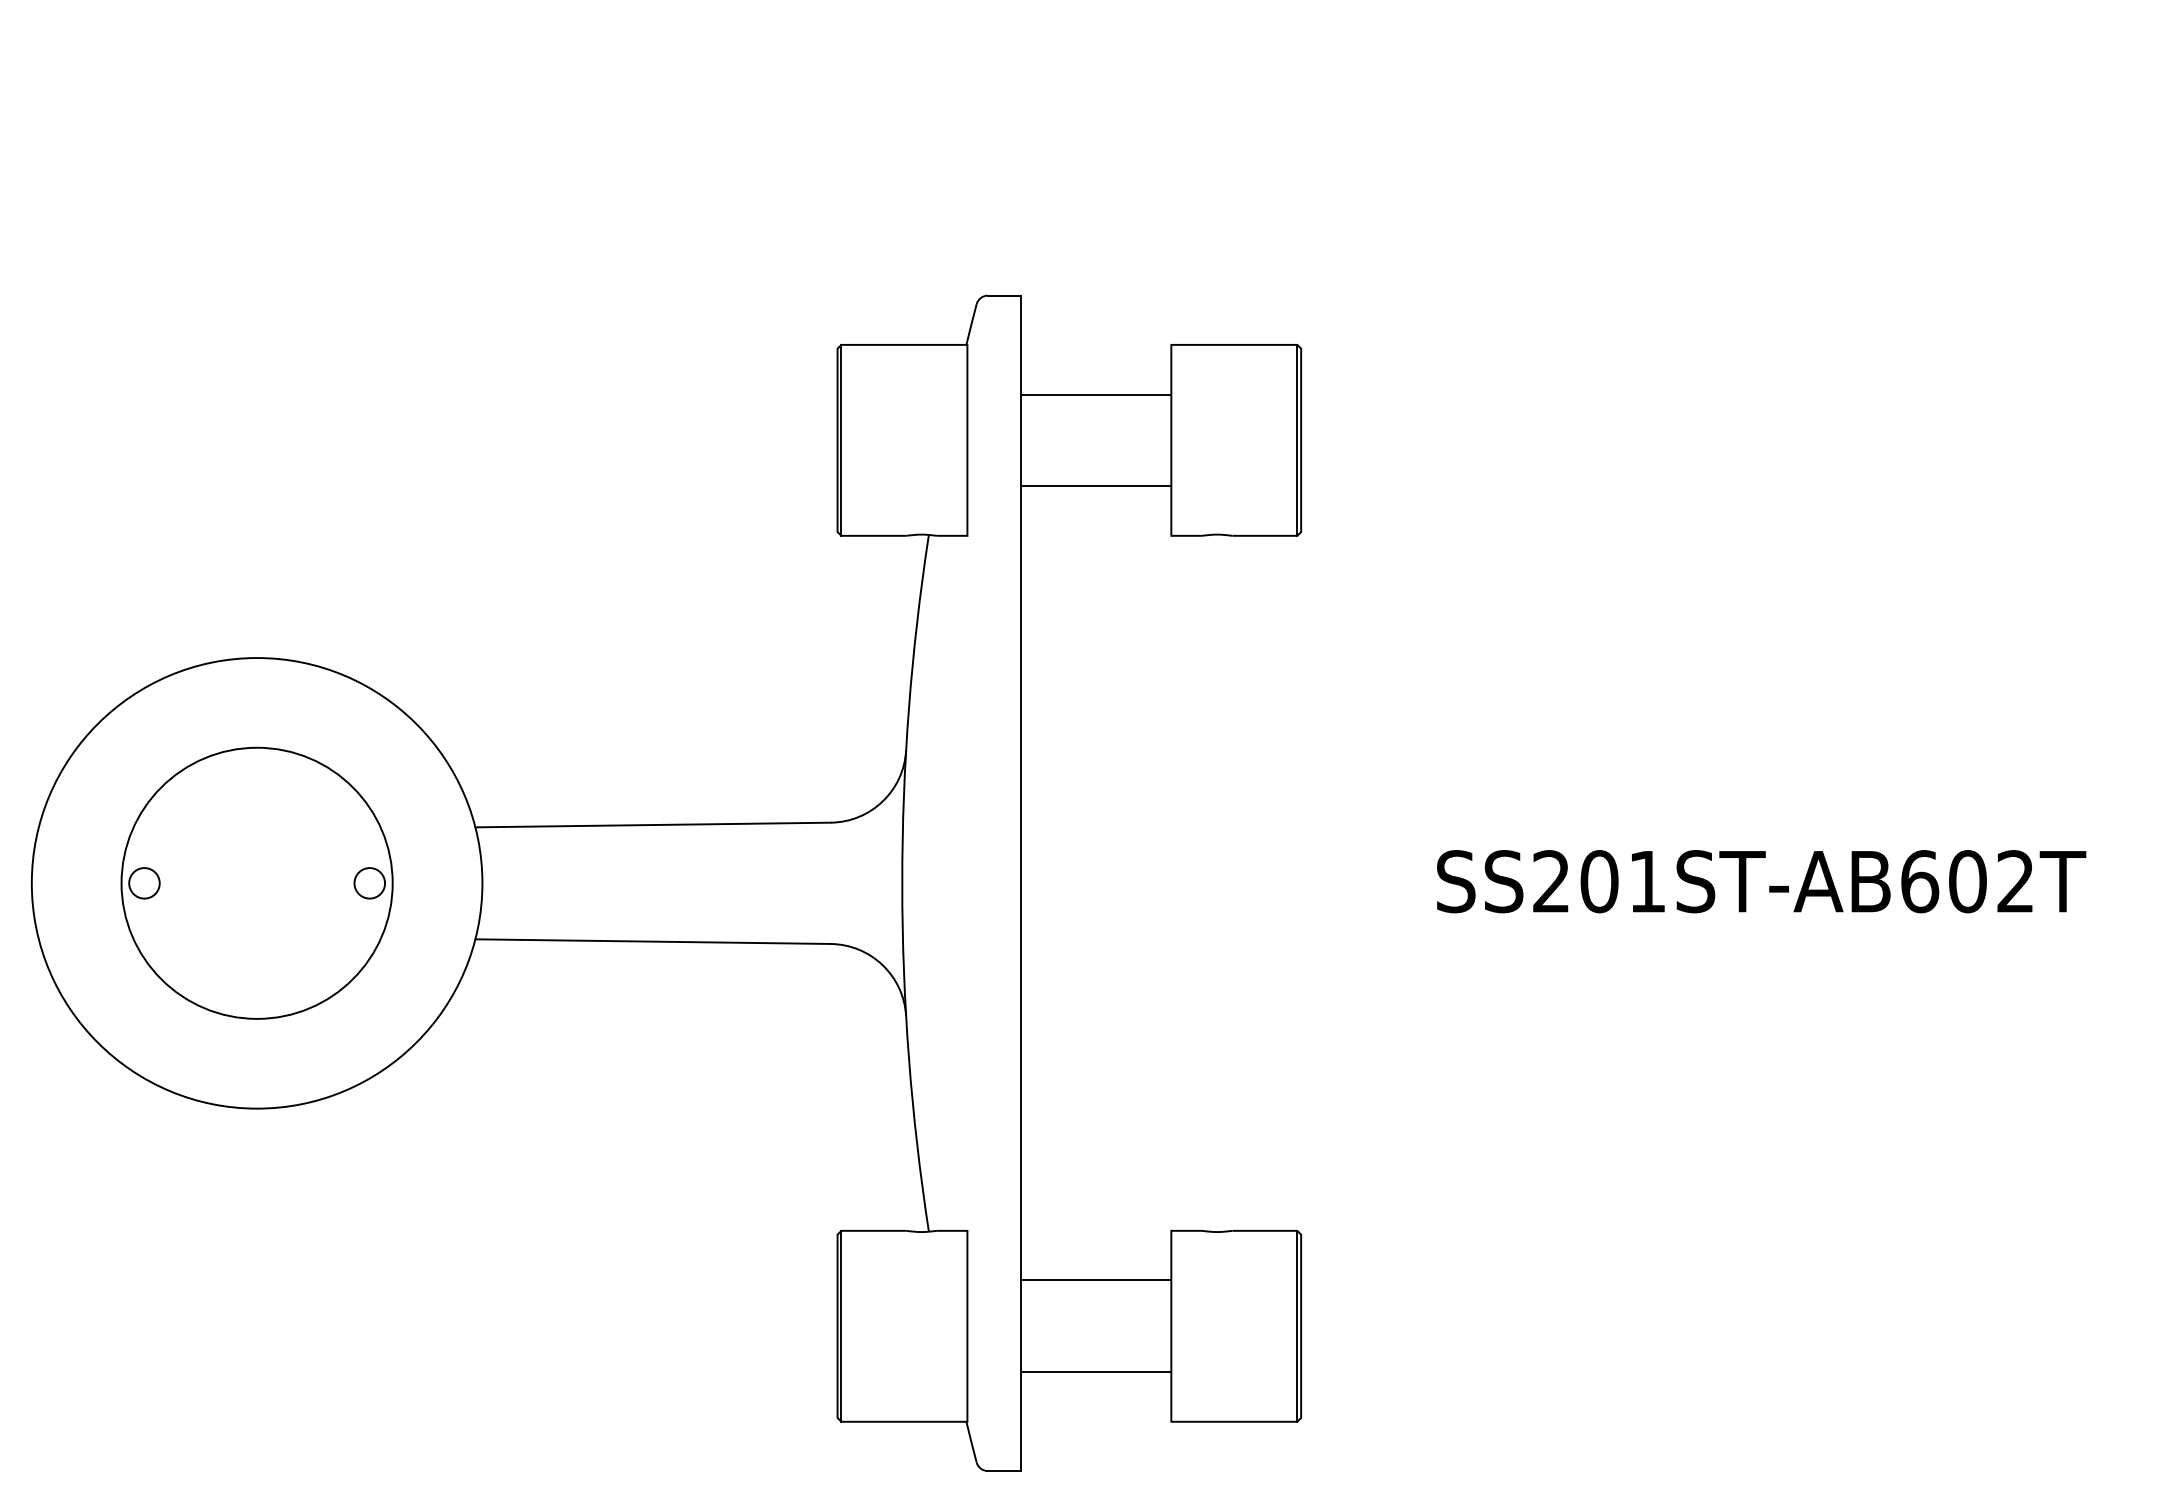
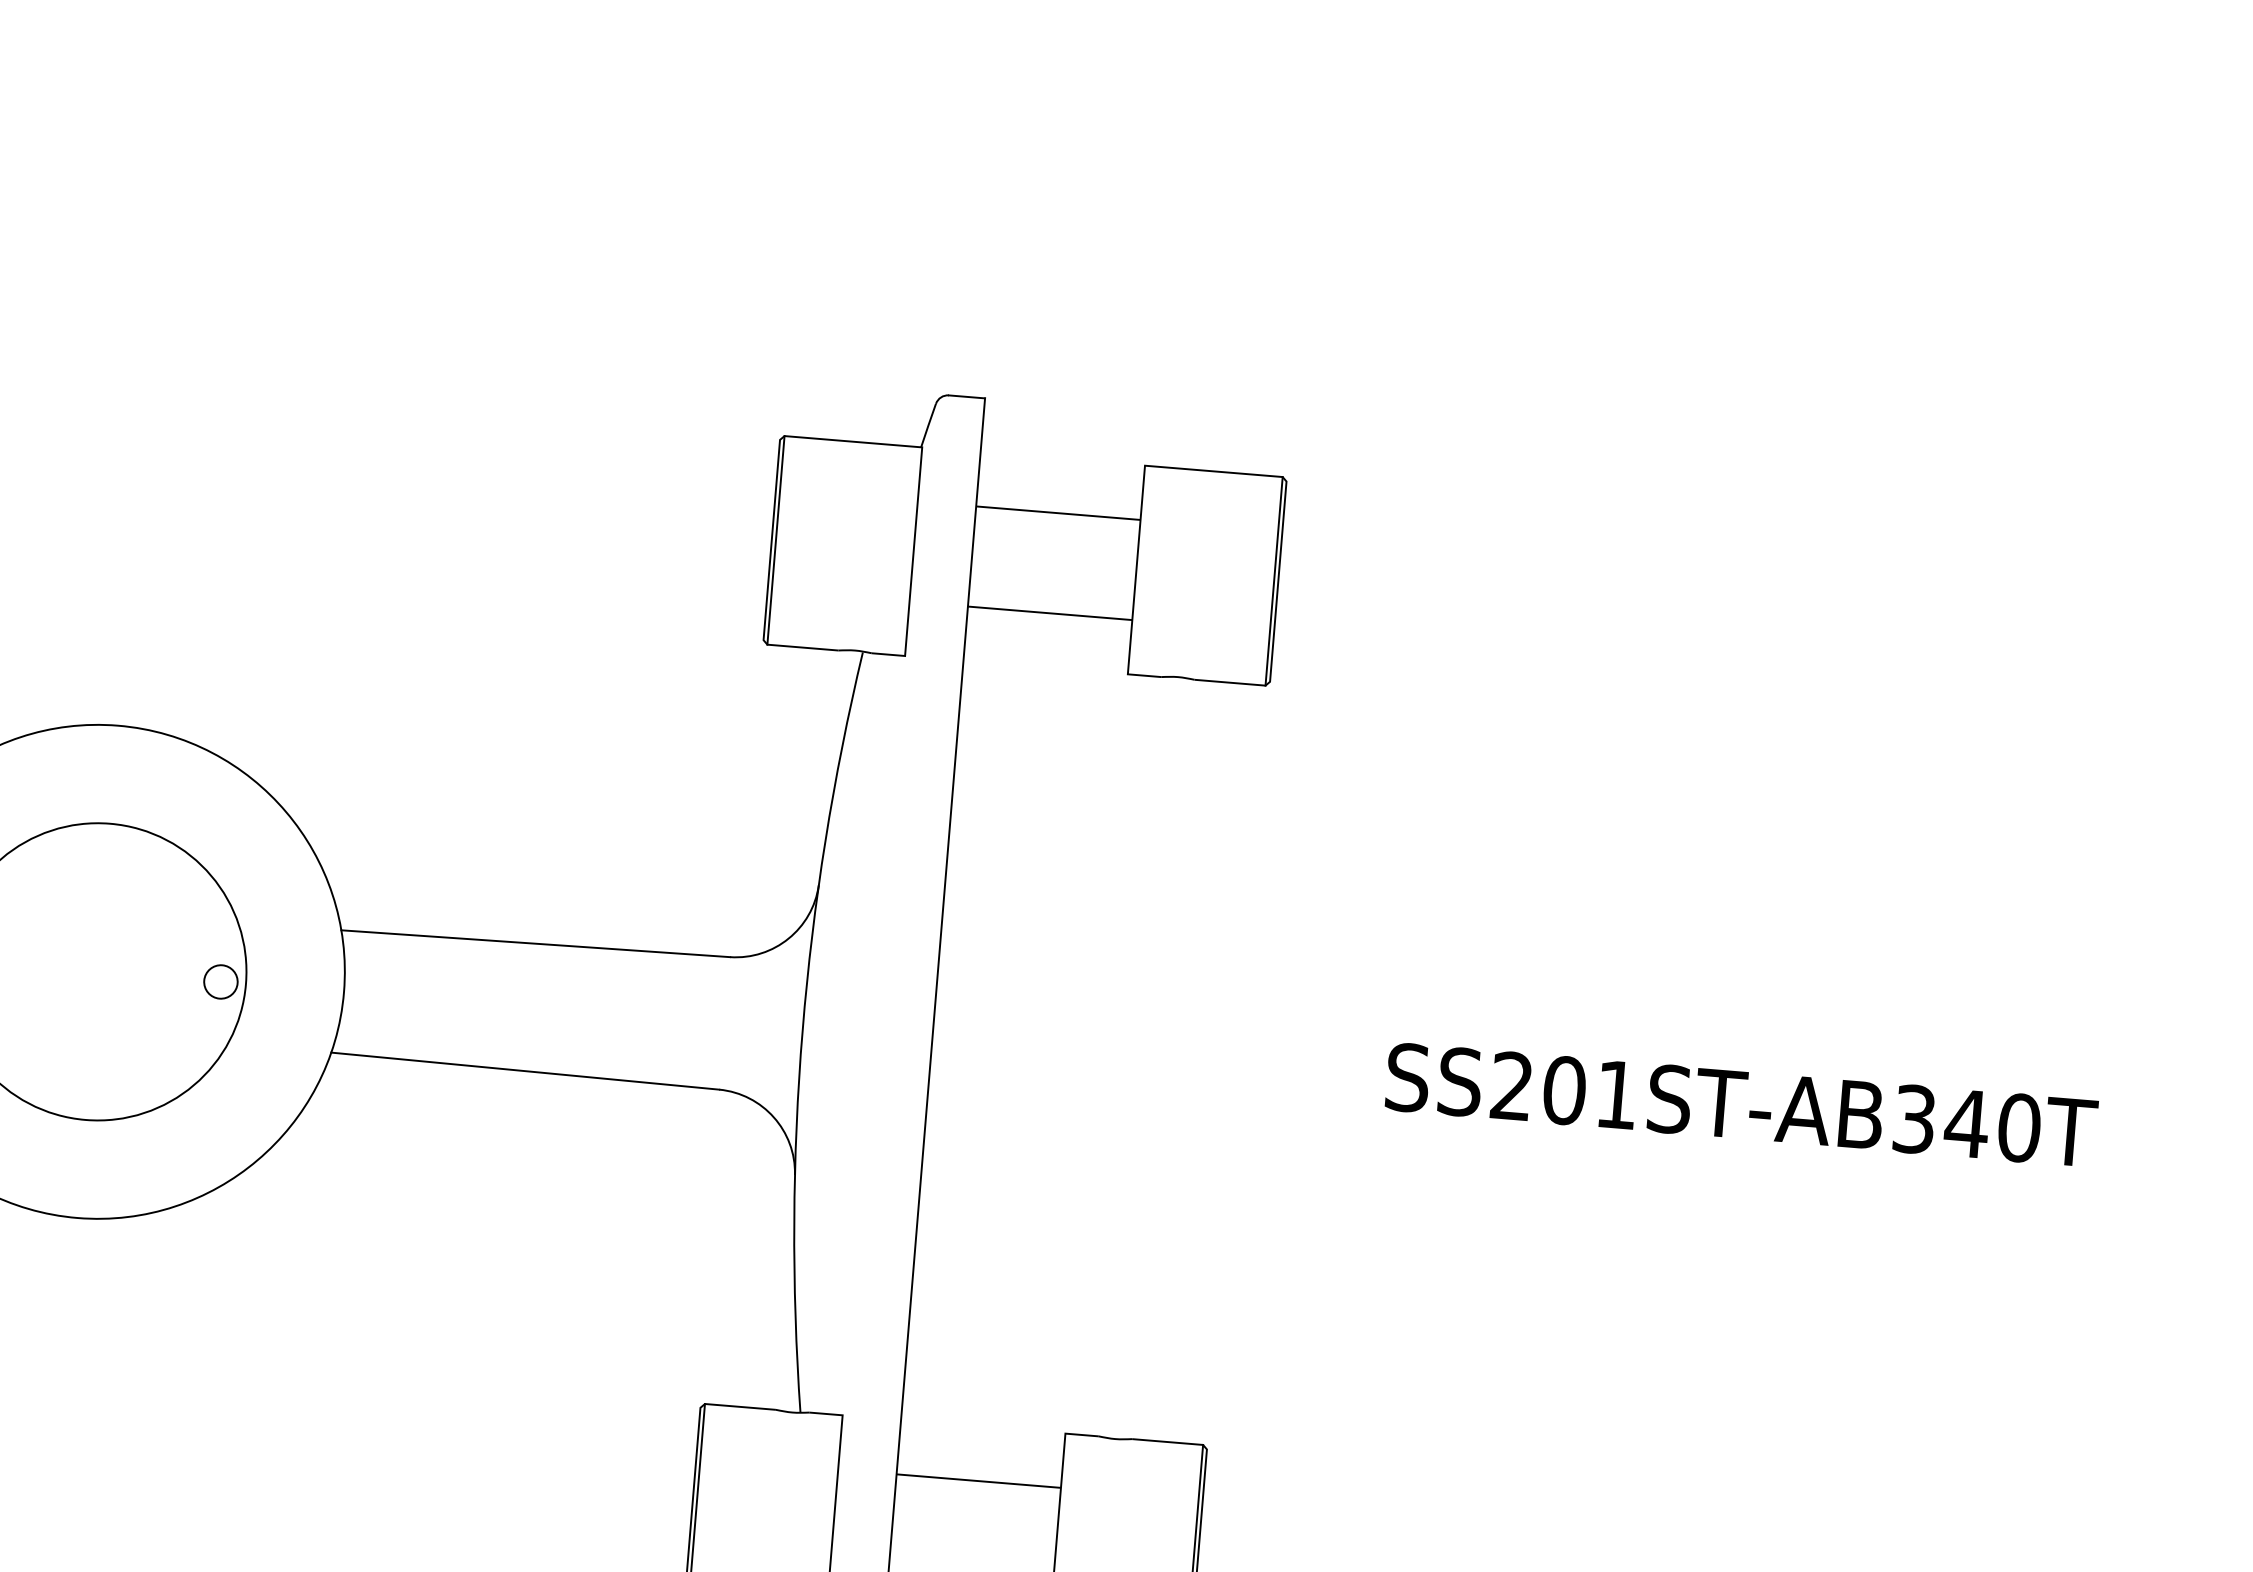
text: (1967, 881) -> (1966, 1123), SS201ST-AB602T -> SS201ST-AB340T

